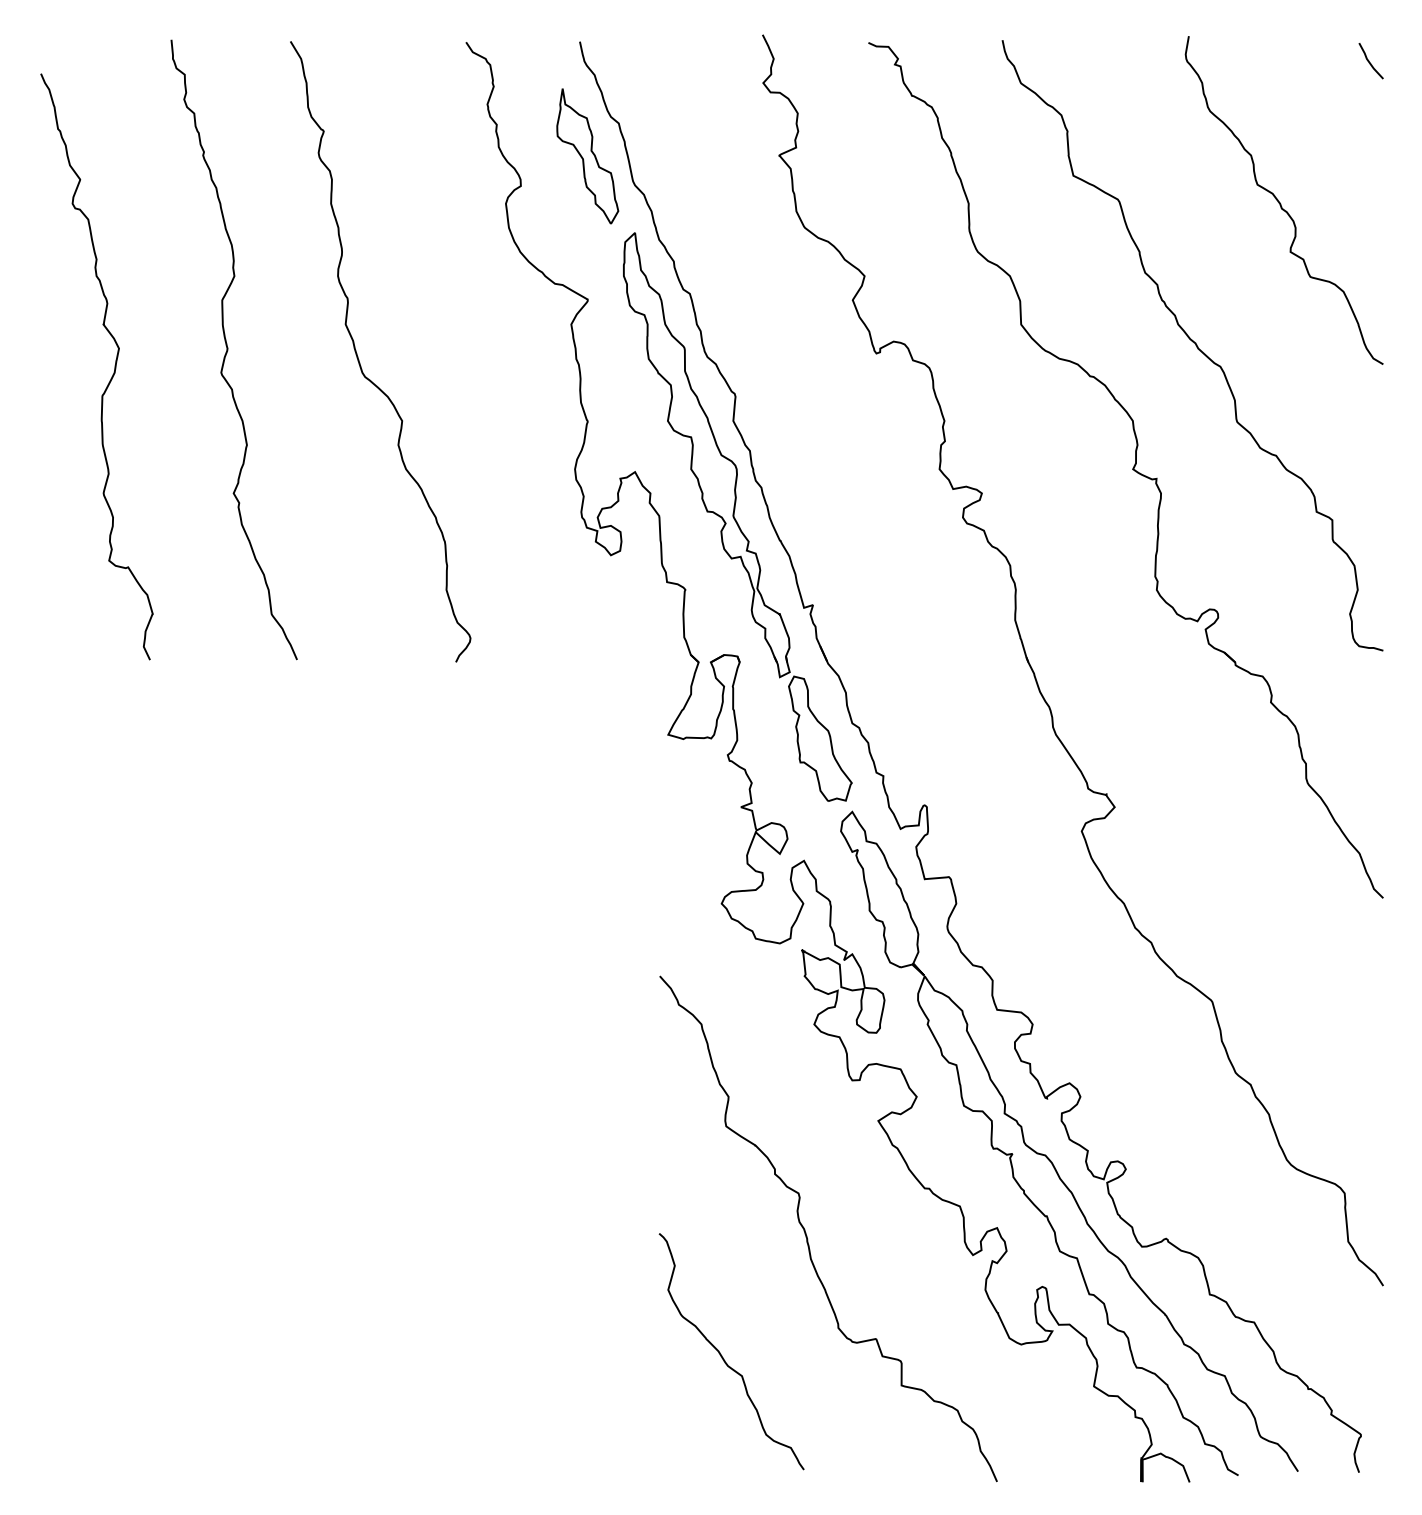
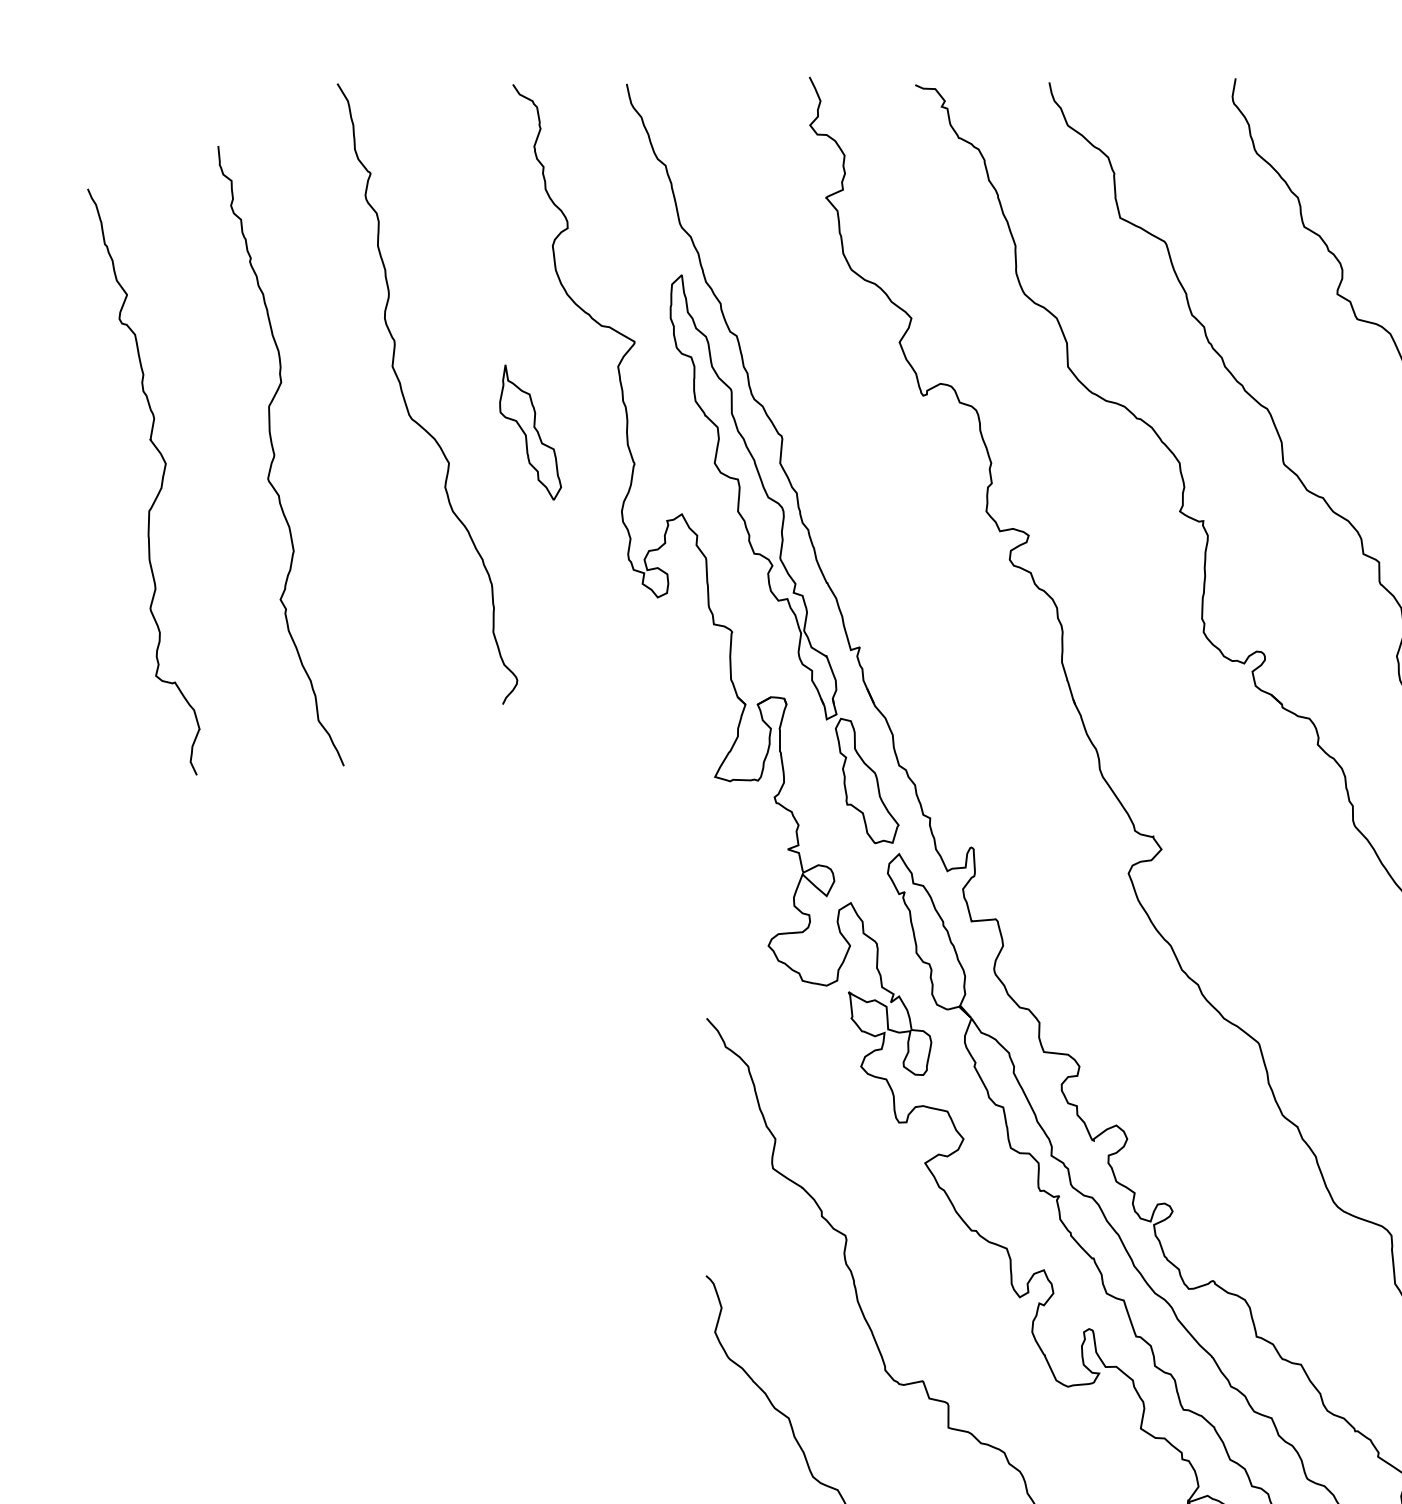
part: (587, 156) -> (530, 432), moved
curve: (228, 349) -> (275, 455), moved
curve: (112, 374) -> (159, 489), moved

